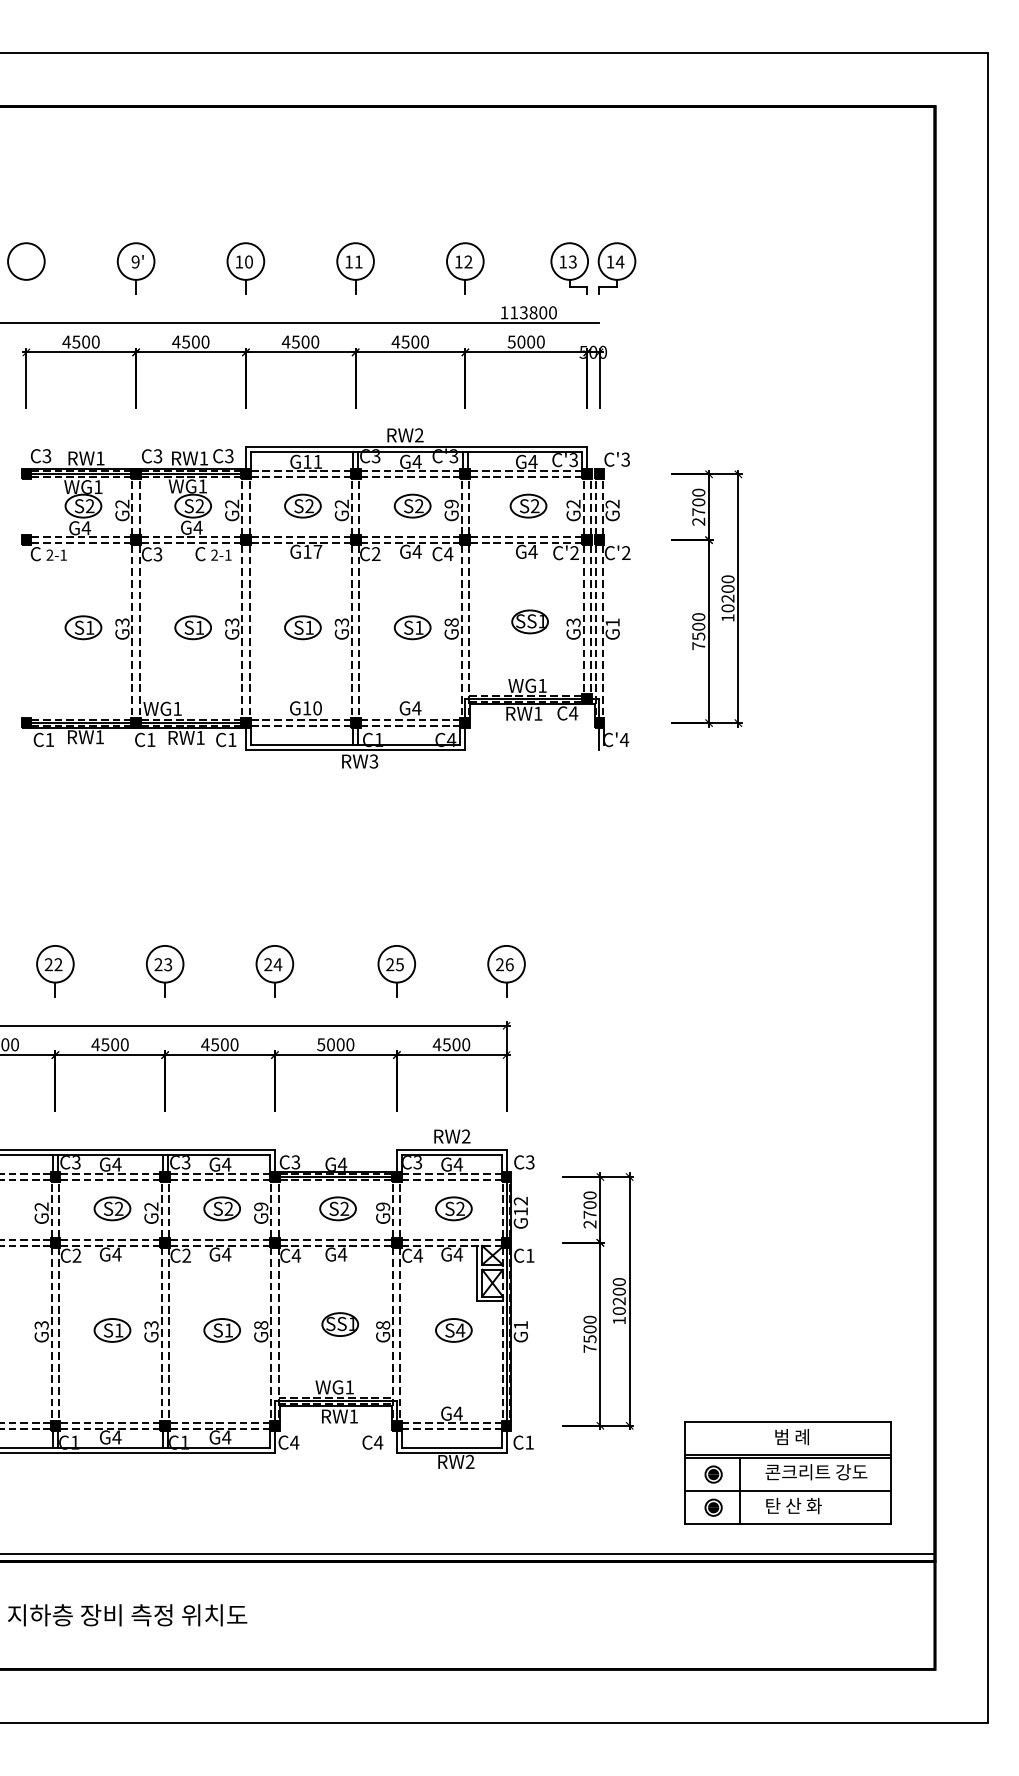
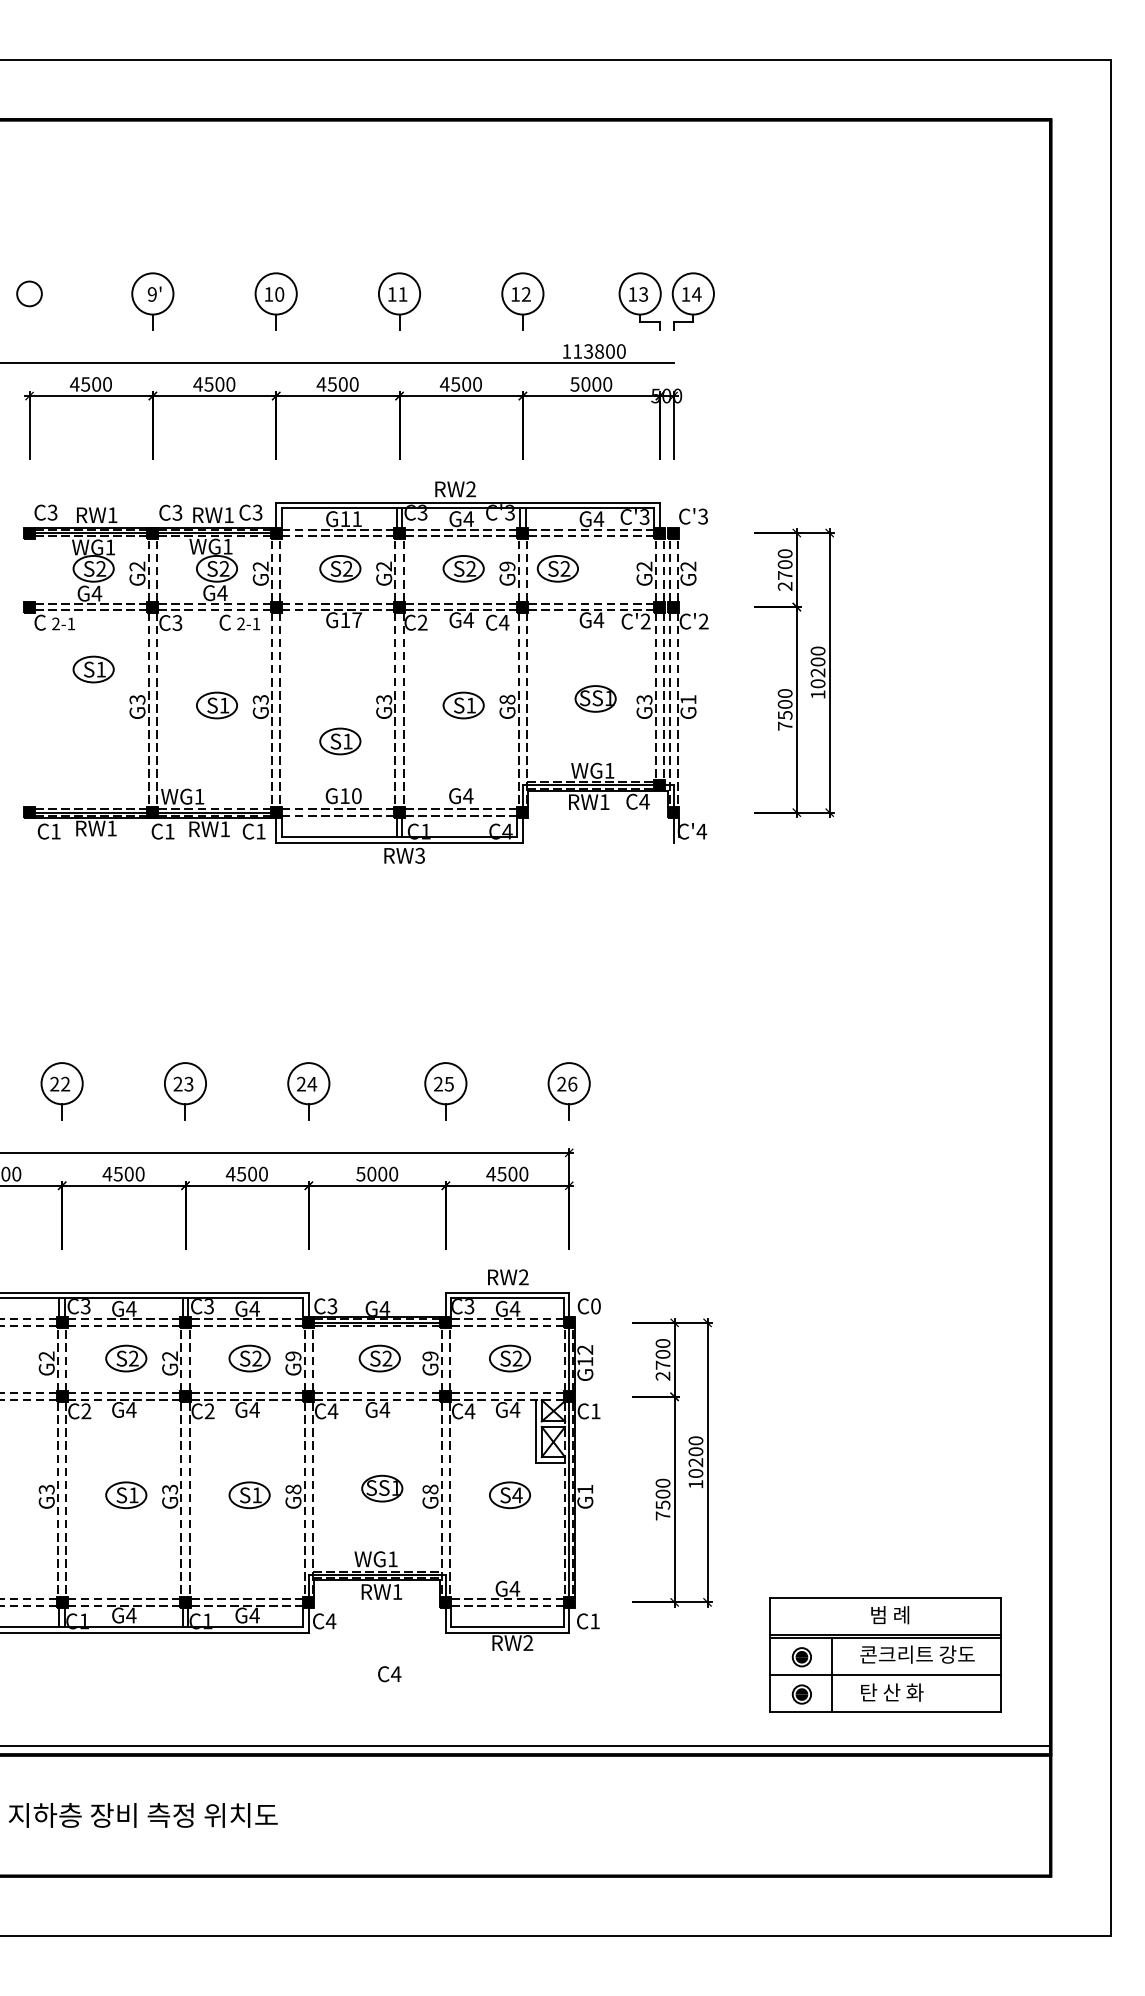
circle: (26, 261) -> (29, 293), size x0.6
part: (528, 505) -> (557, 568), moved
part: (83, 627) -> (93, 669), moved
part: (302, 627) -> (339, 741), moved
text: (530, 1162) -> (596, 1306), C3 -> C0
text: (372, 1442) -> (389, 1674), moved

